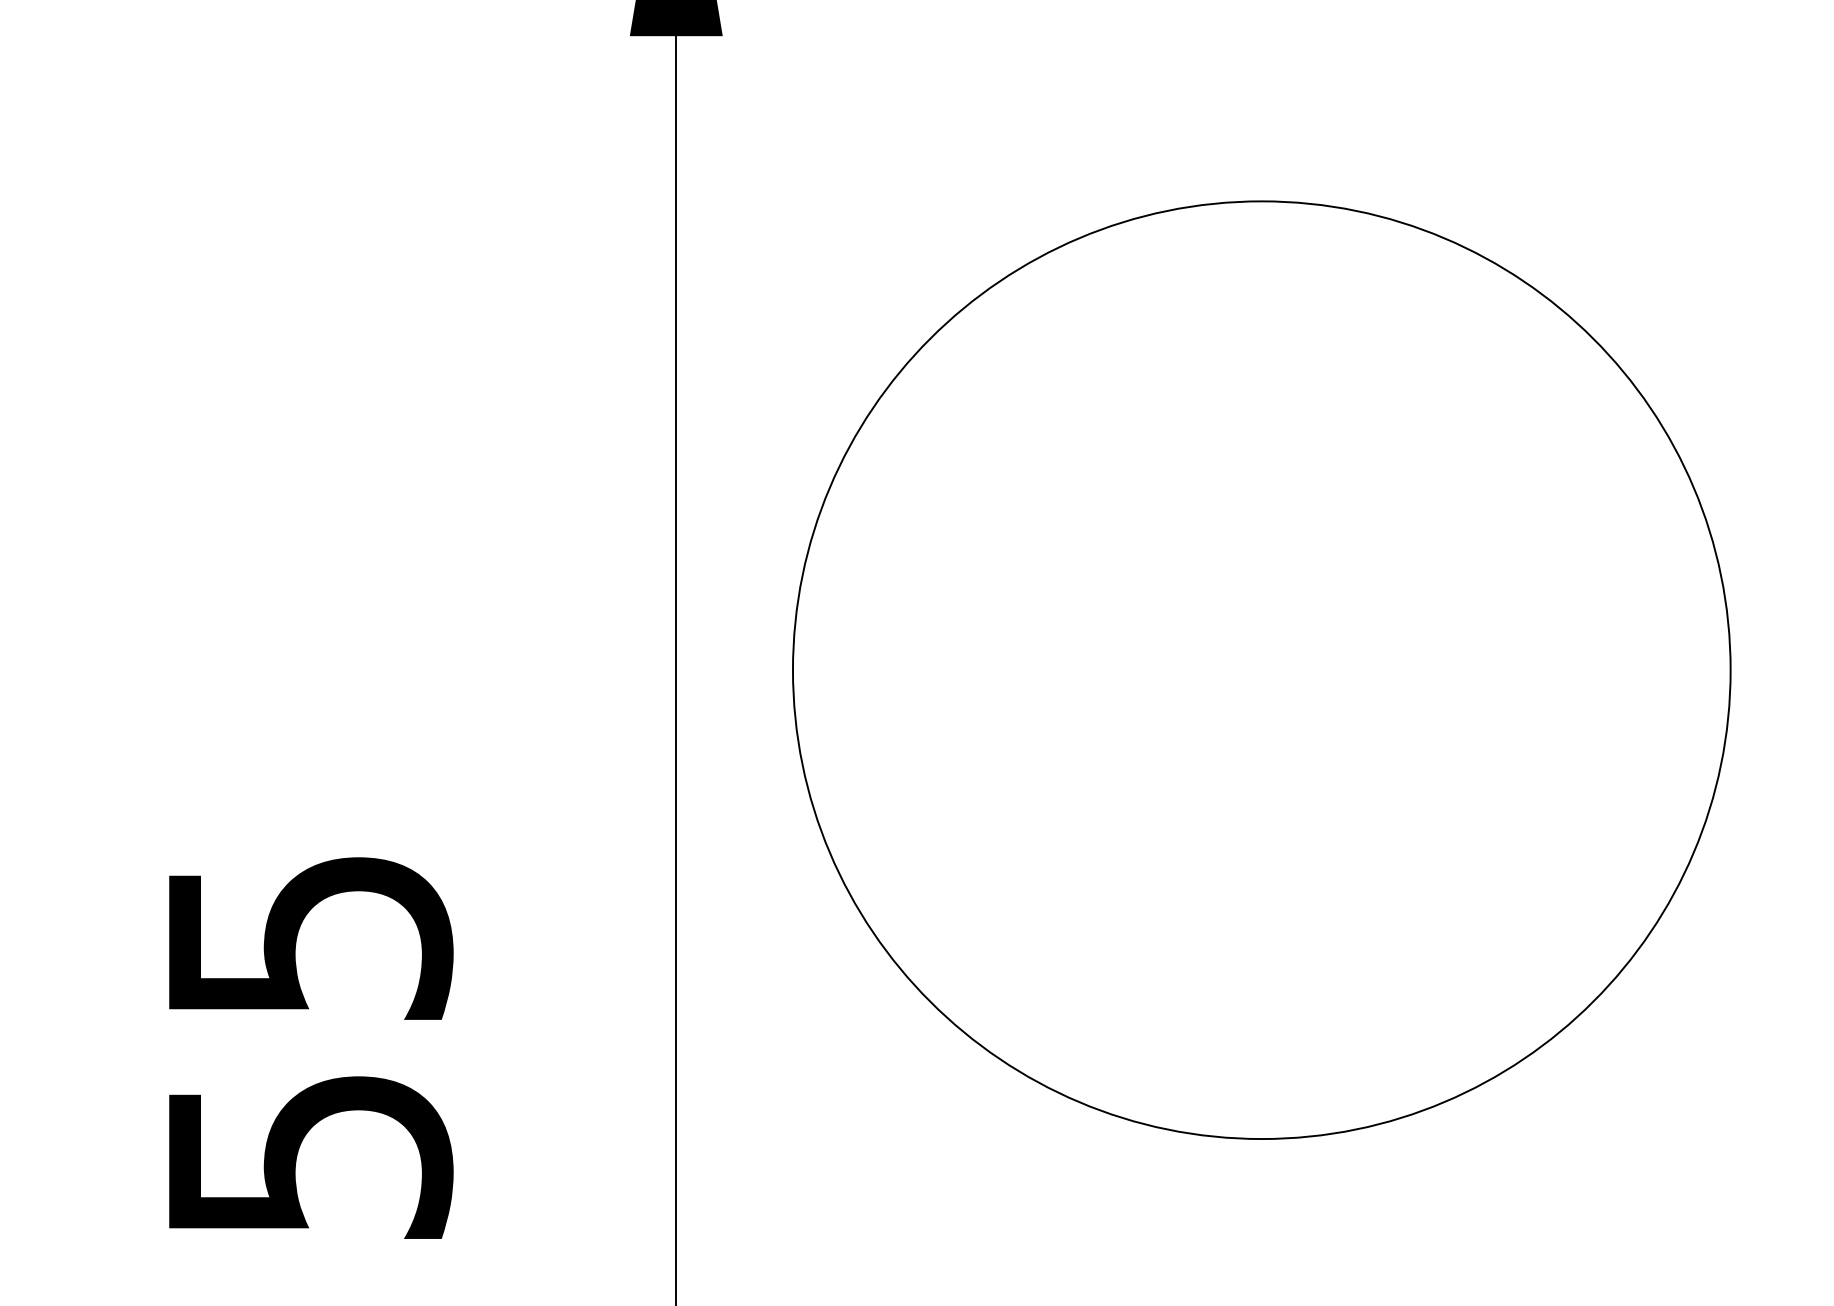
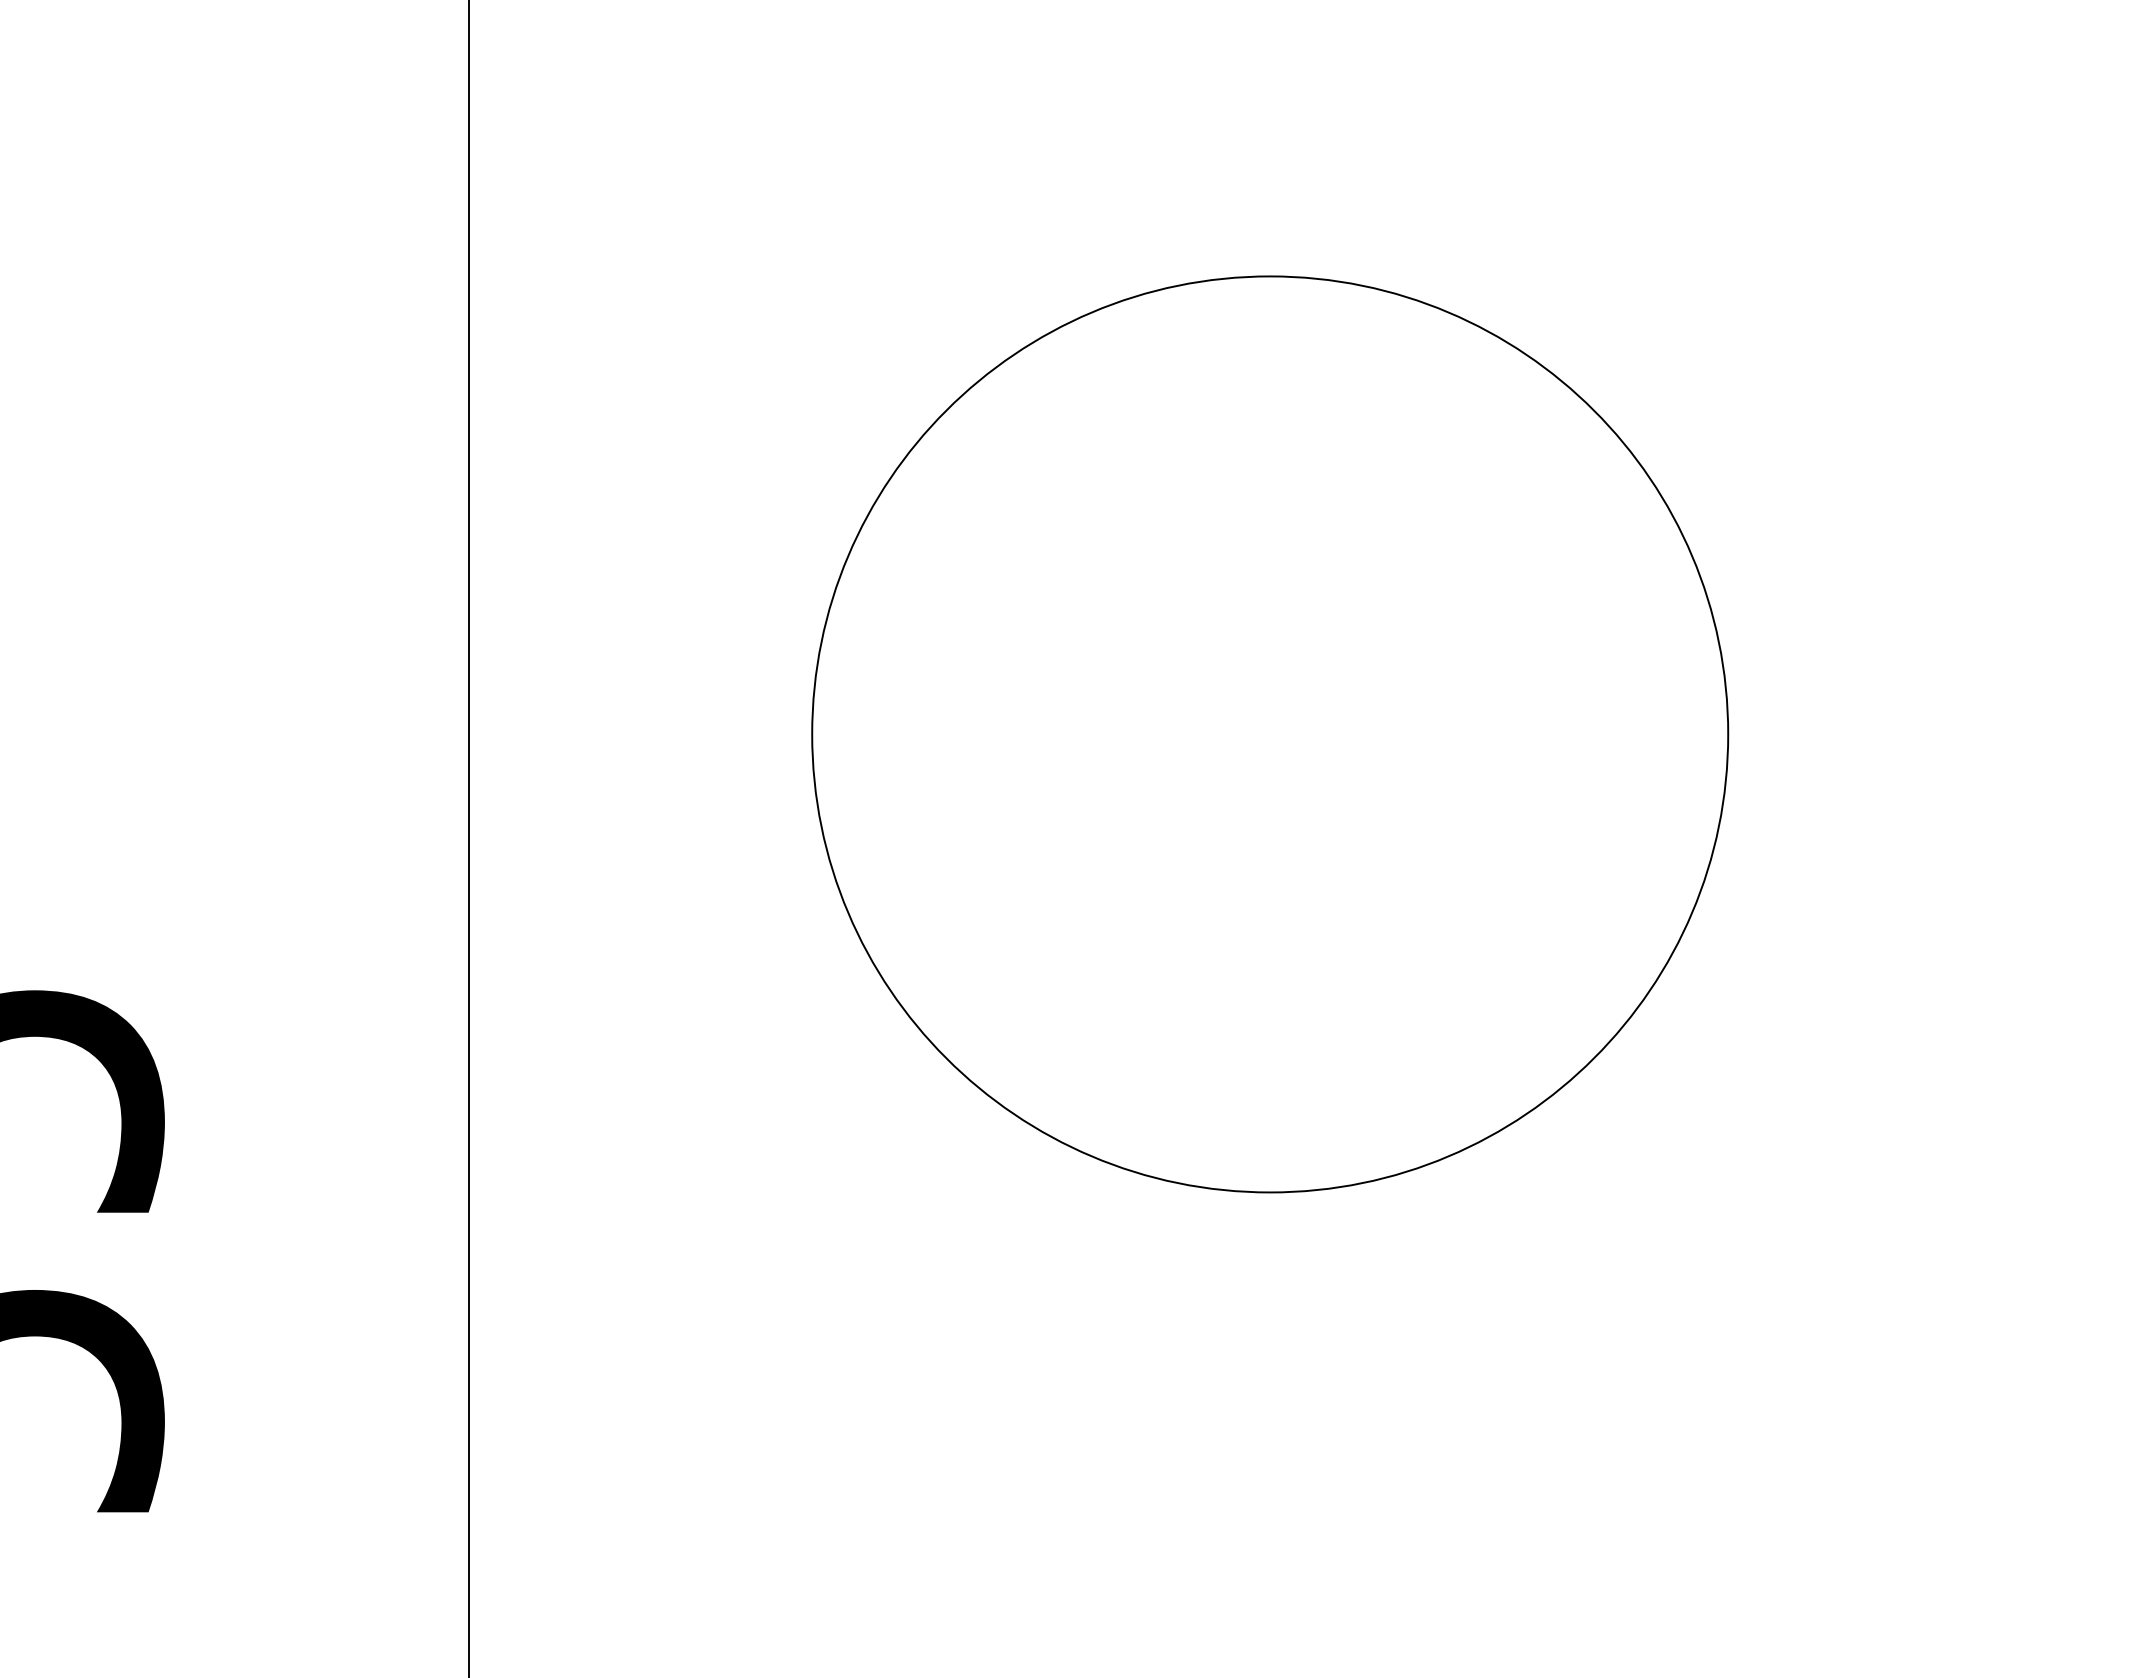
circle: (1261, 670) -> (1269, 734), size x0.71

